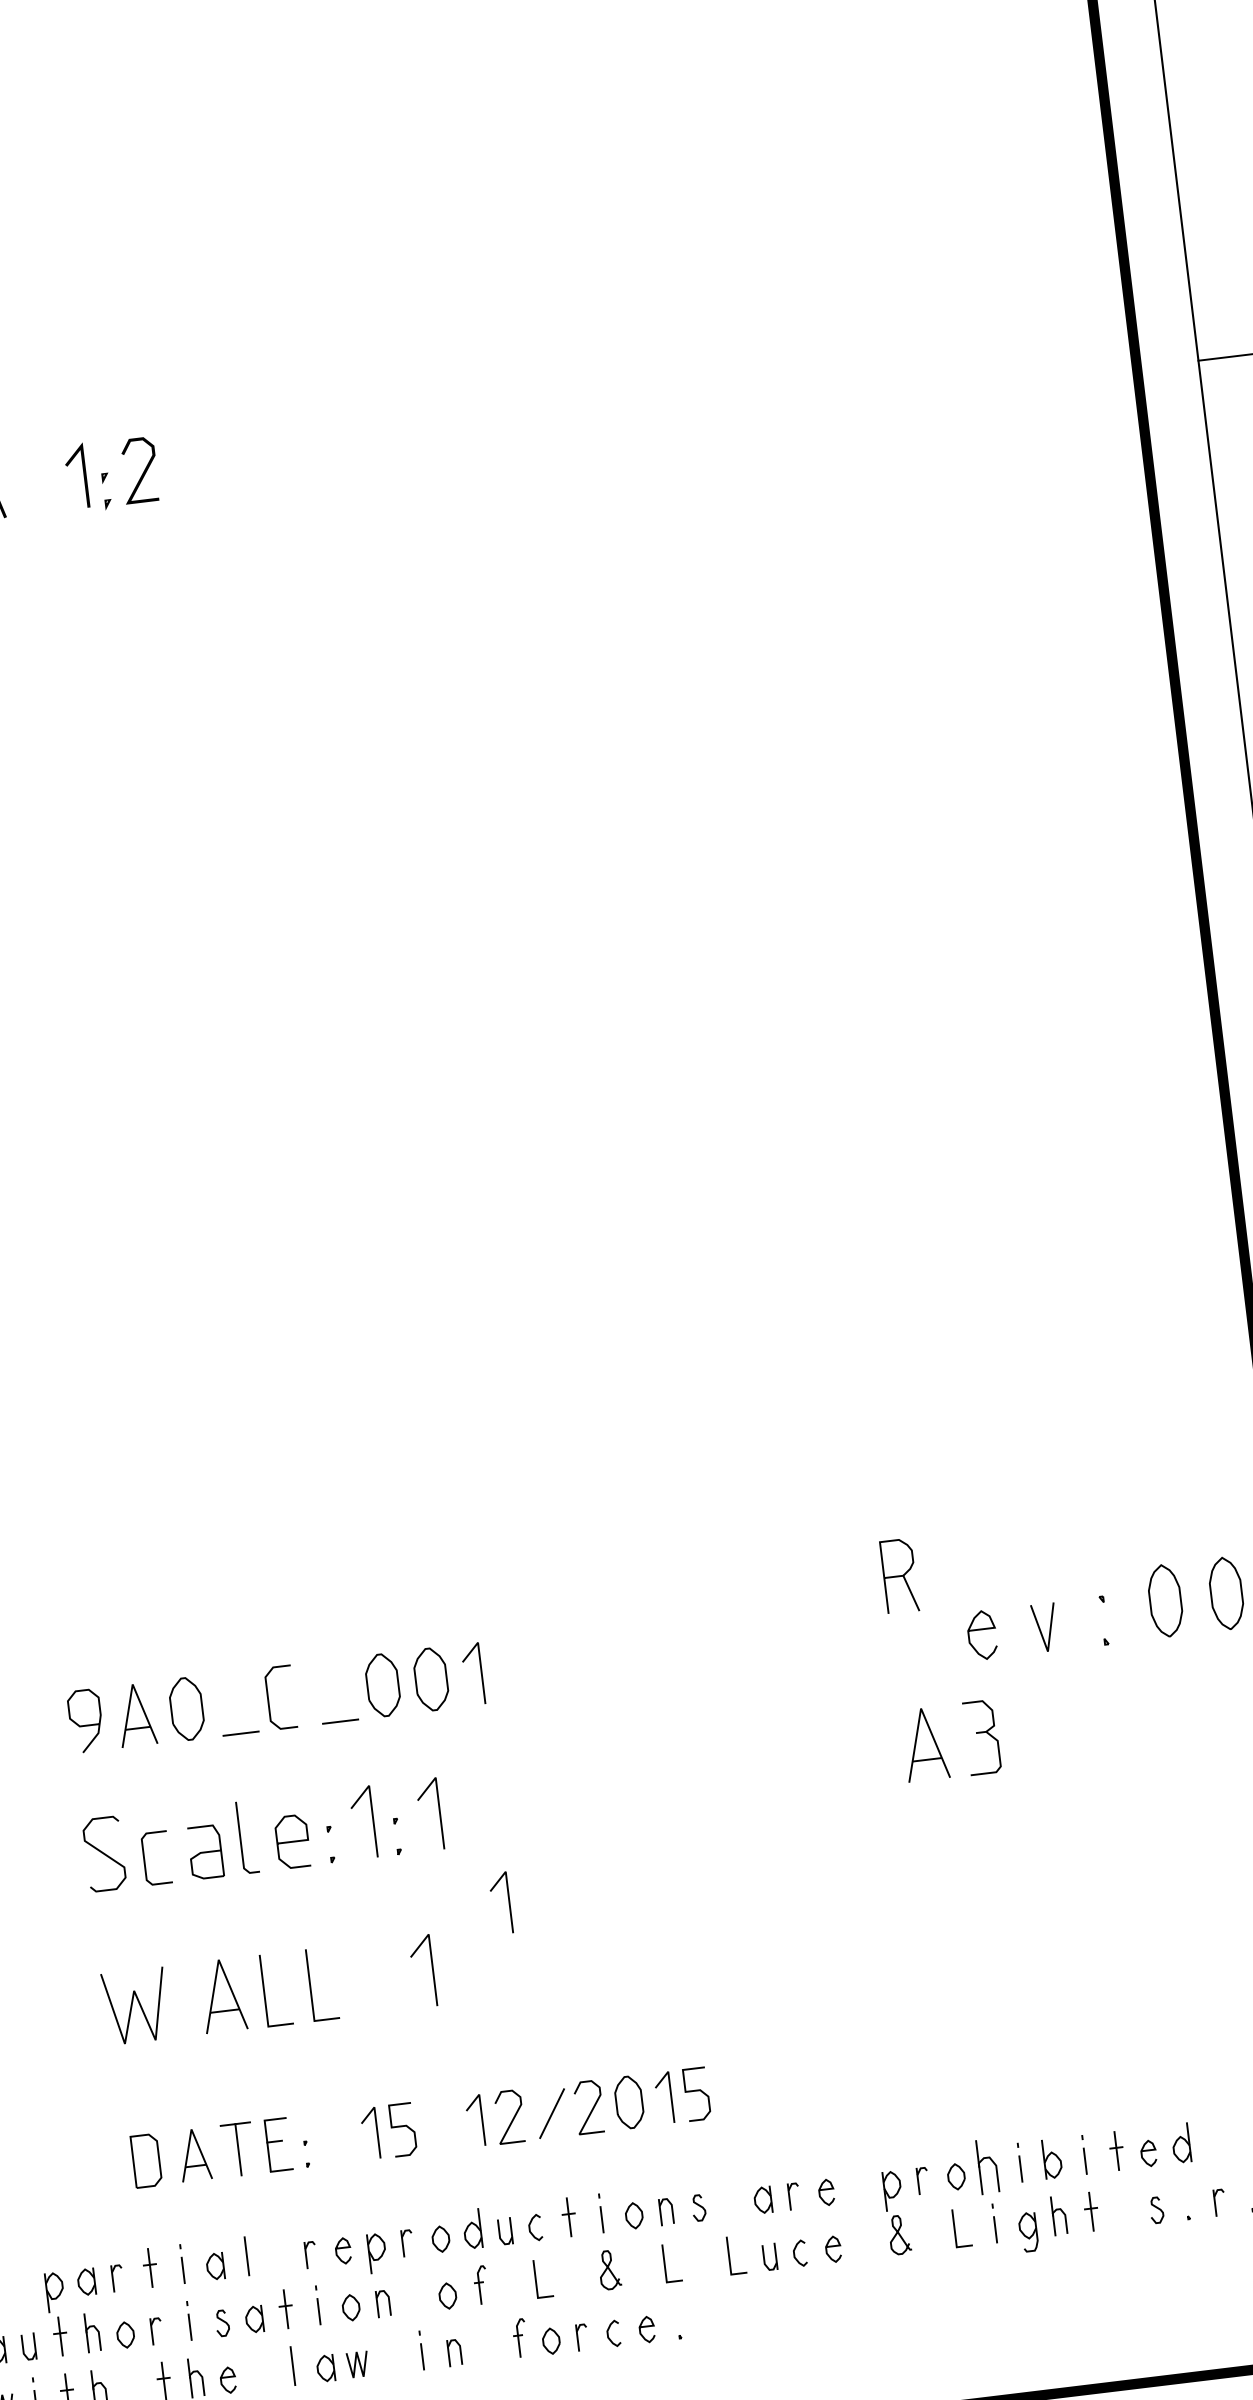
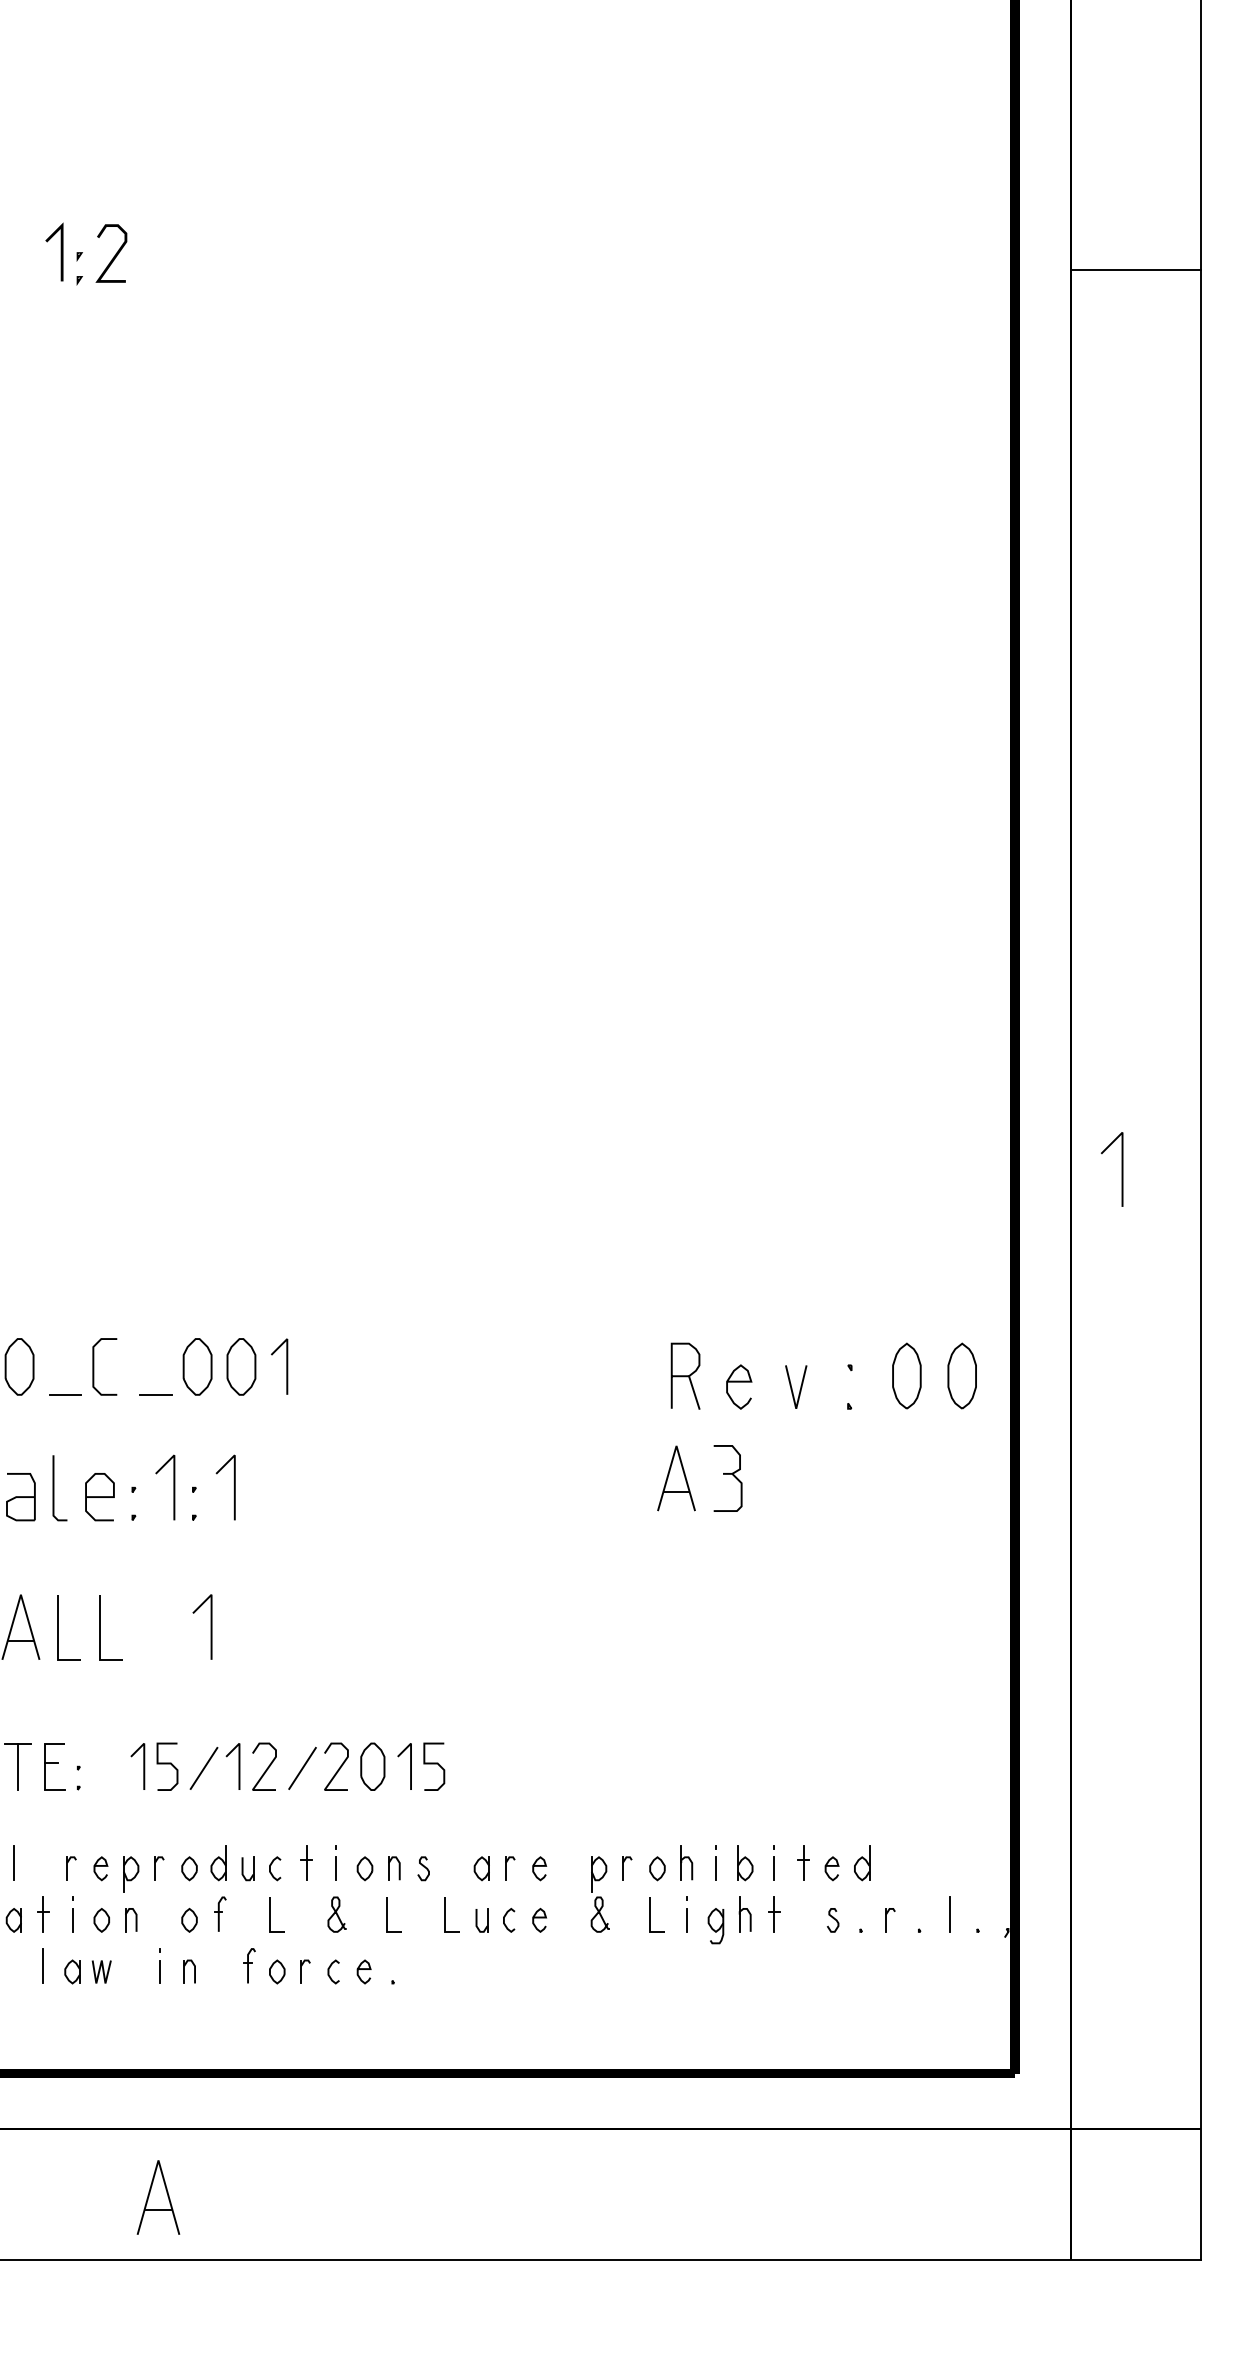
part: (899, 1575) -> (685, 1375), moved
line: (508, 1902) -> (286, 1574), removed
line: (442, 2125) -> (203, 1767), added
part: (987, 2166) -> (686, 1862), size x0.71

